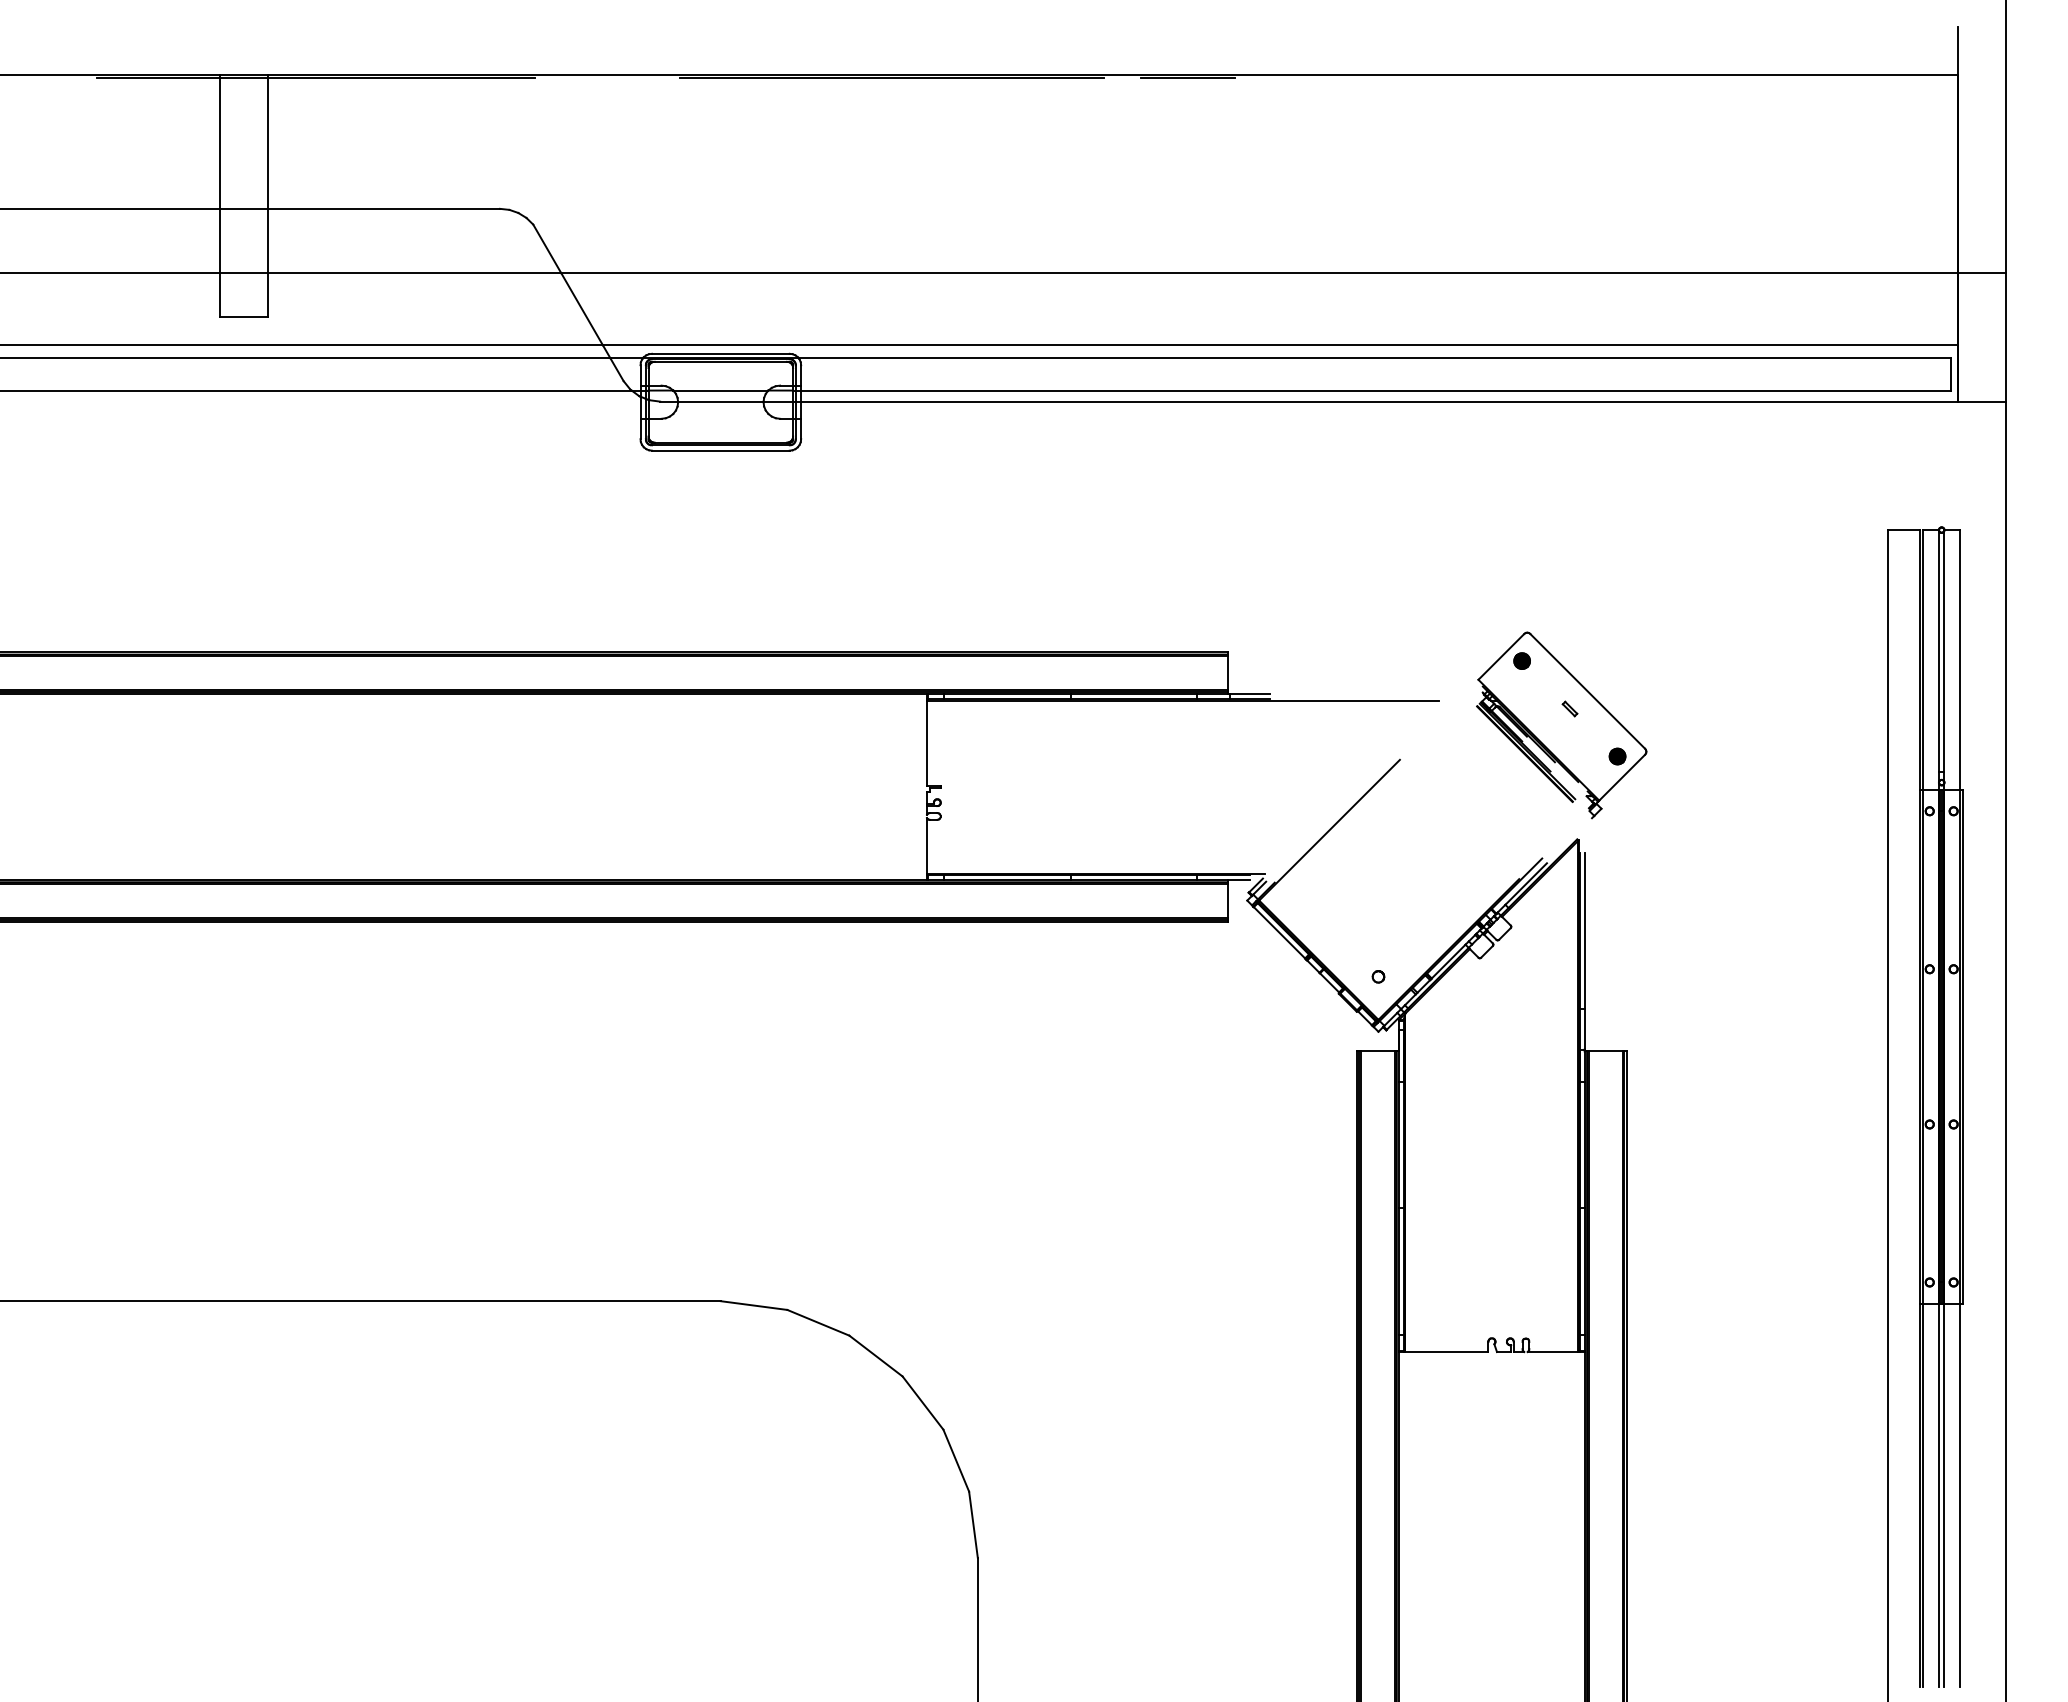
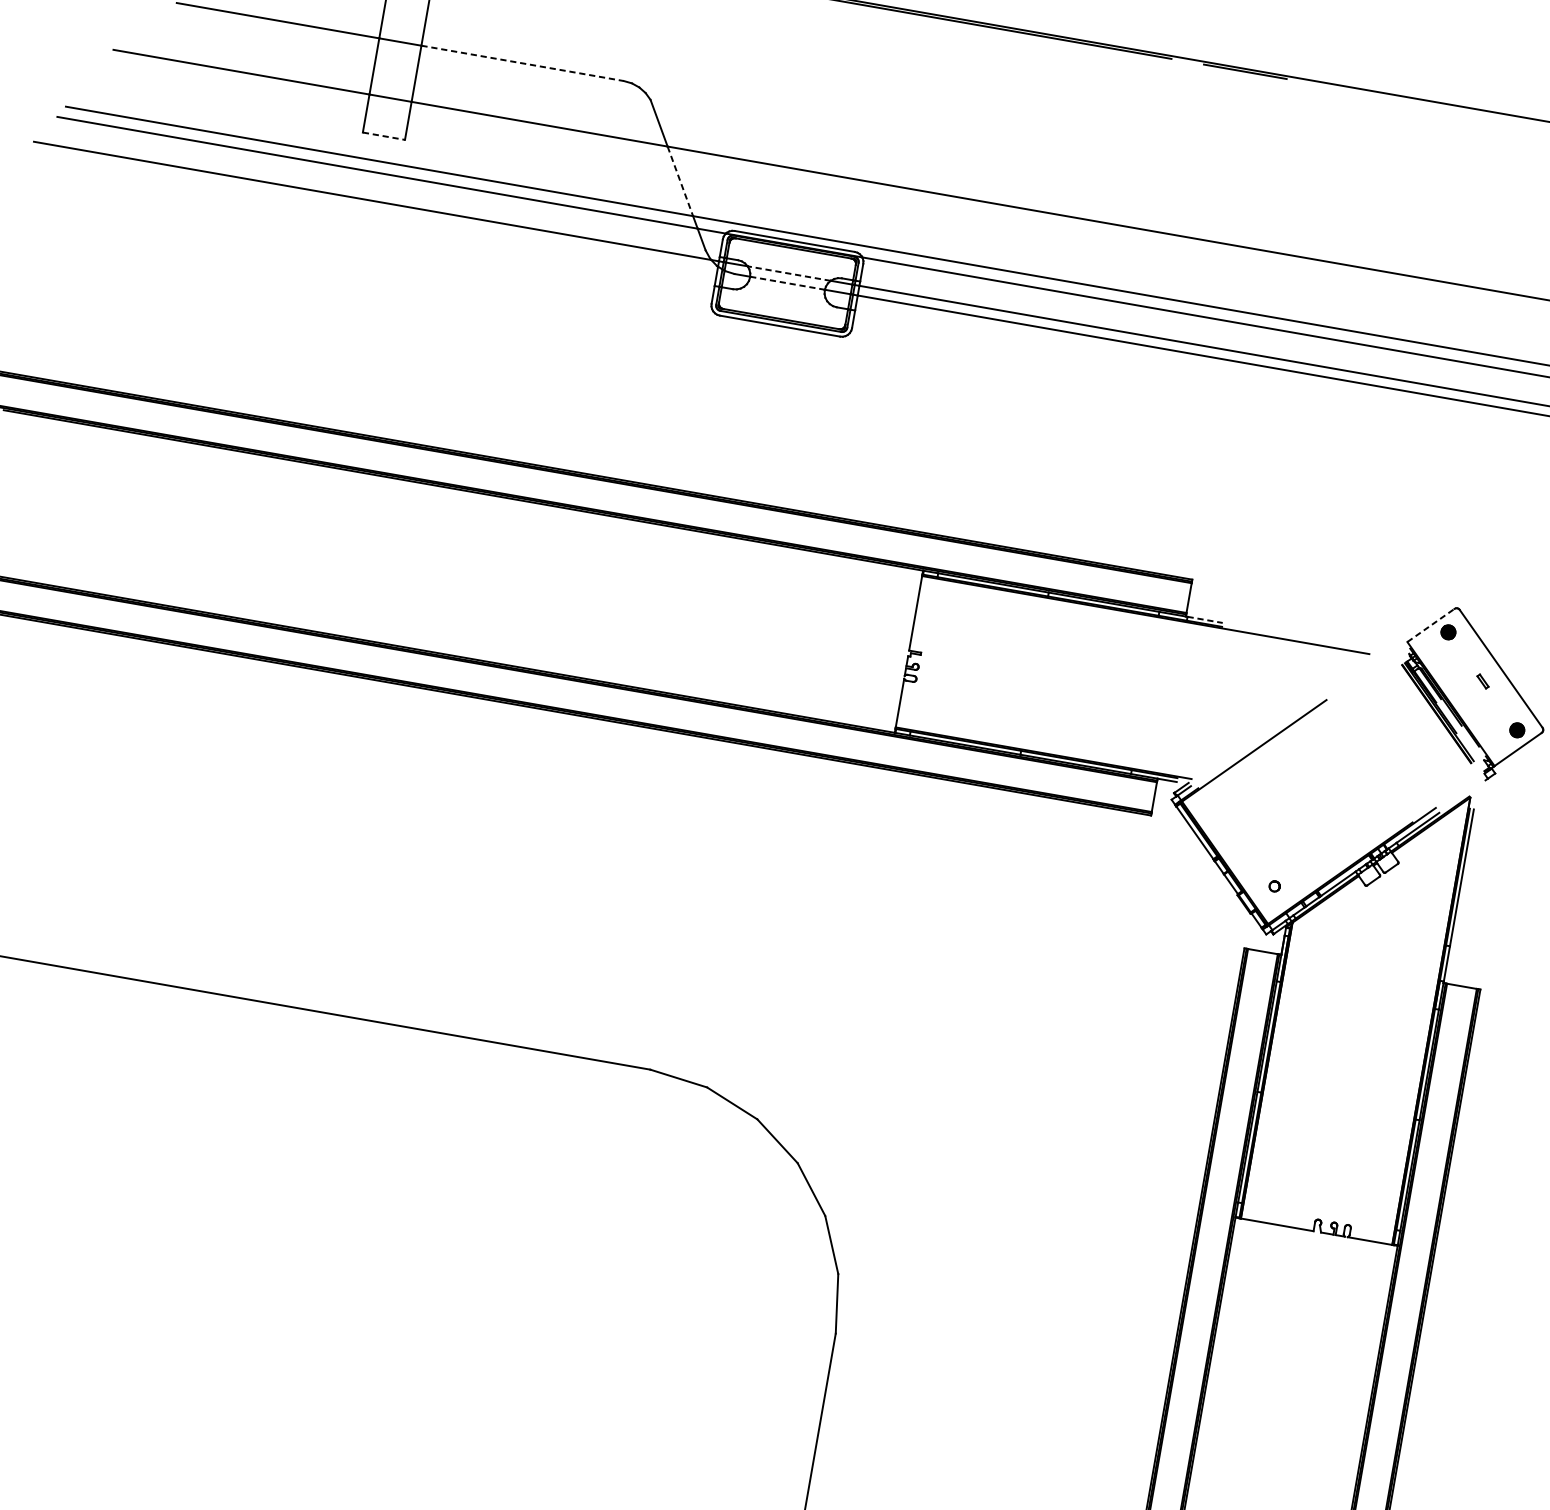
line: (384, 208) -> (522, 63), solid -> dashed
line: (582, 309) -> (680, 181), solid -> dashed
line: (244, 316) -> (384, 136), solid -> dashed
line: (720, 390) -> (788, 273), solid -> dashed
line: (720, 401) -> (787, 283), solid -> dashed
line: (1501, 656) -> (1431, 625), solid -> dashed
line: (1250, 694) -> (1205, 620), solid -> dashed

